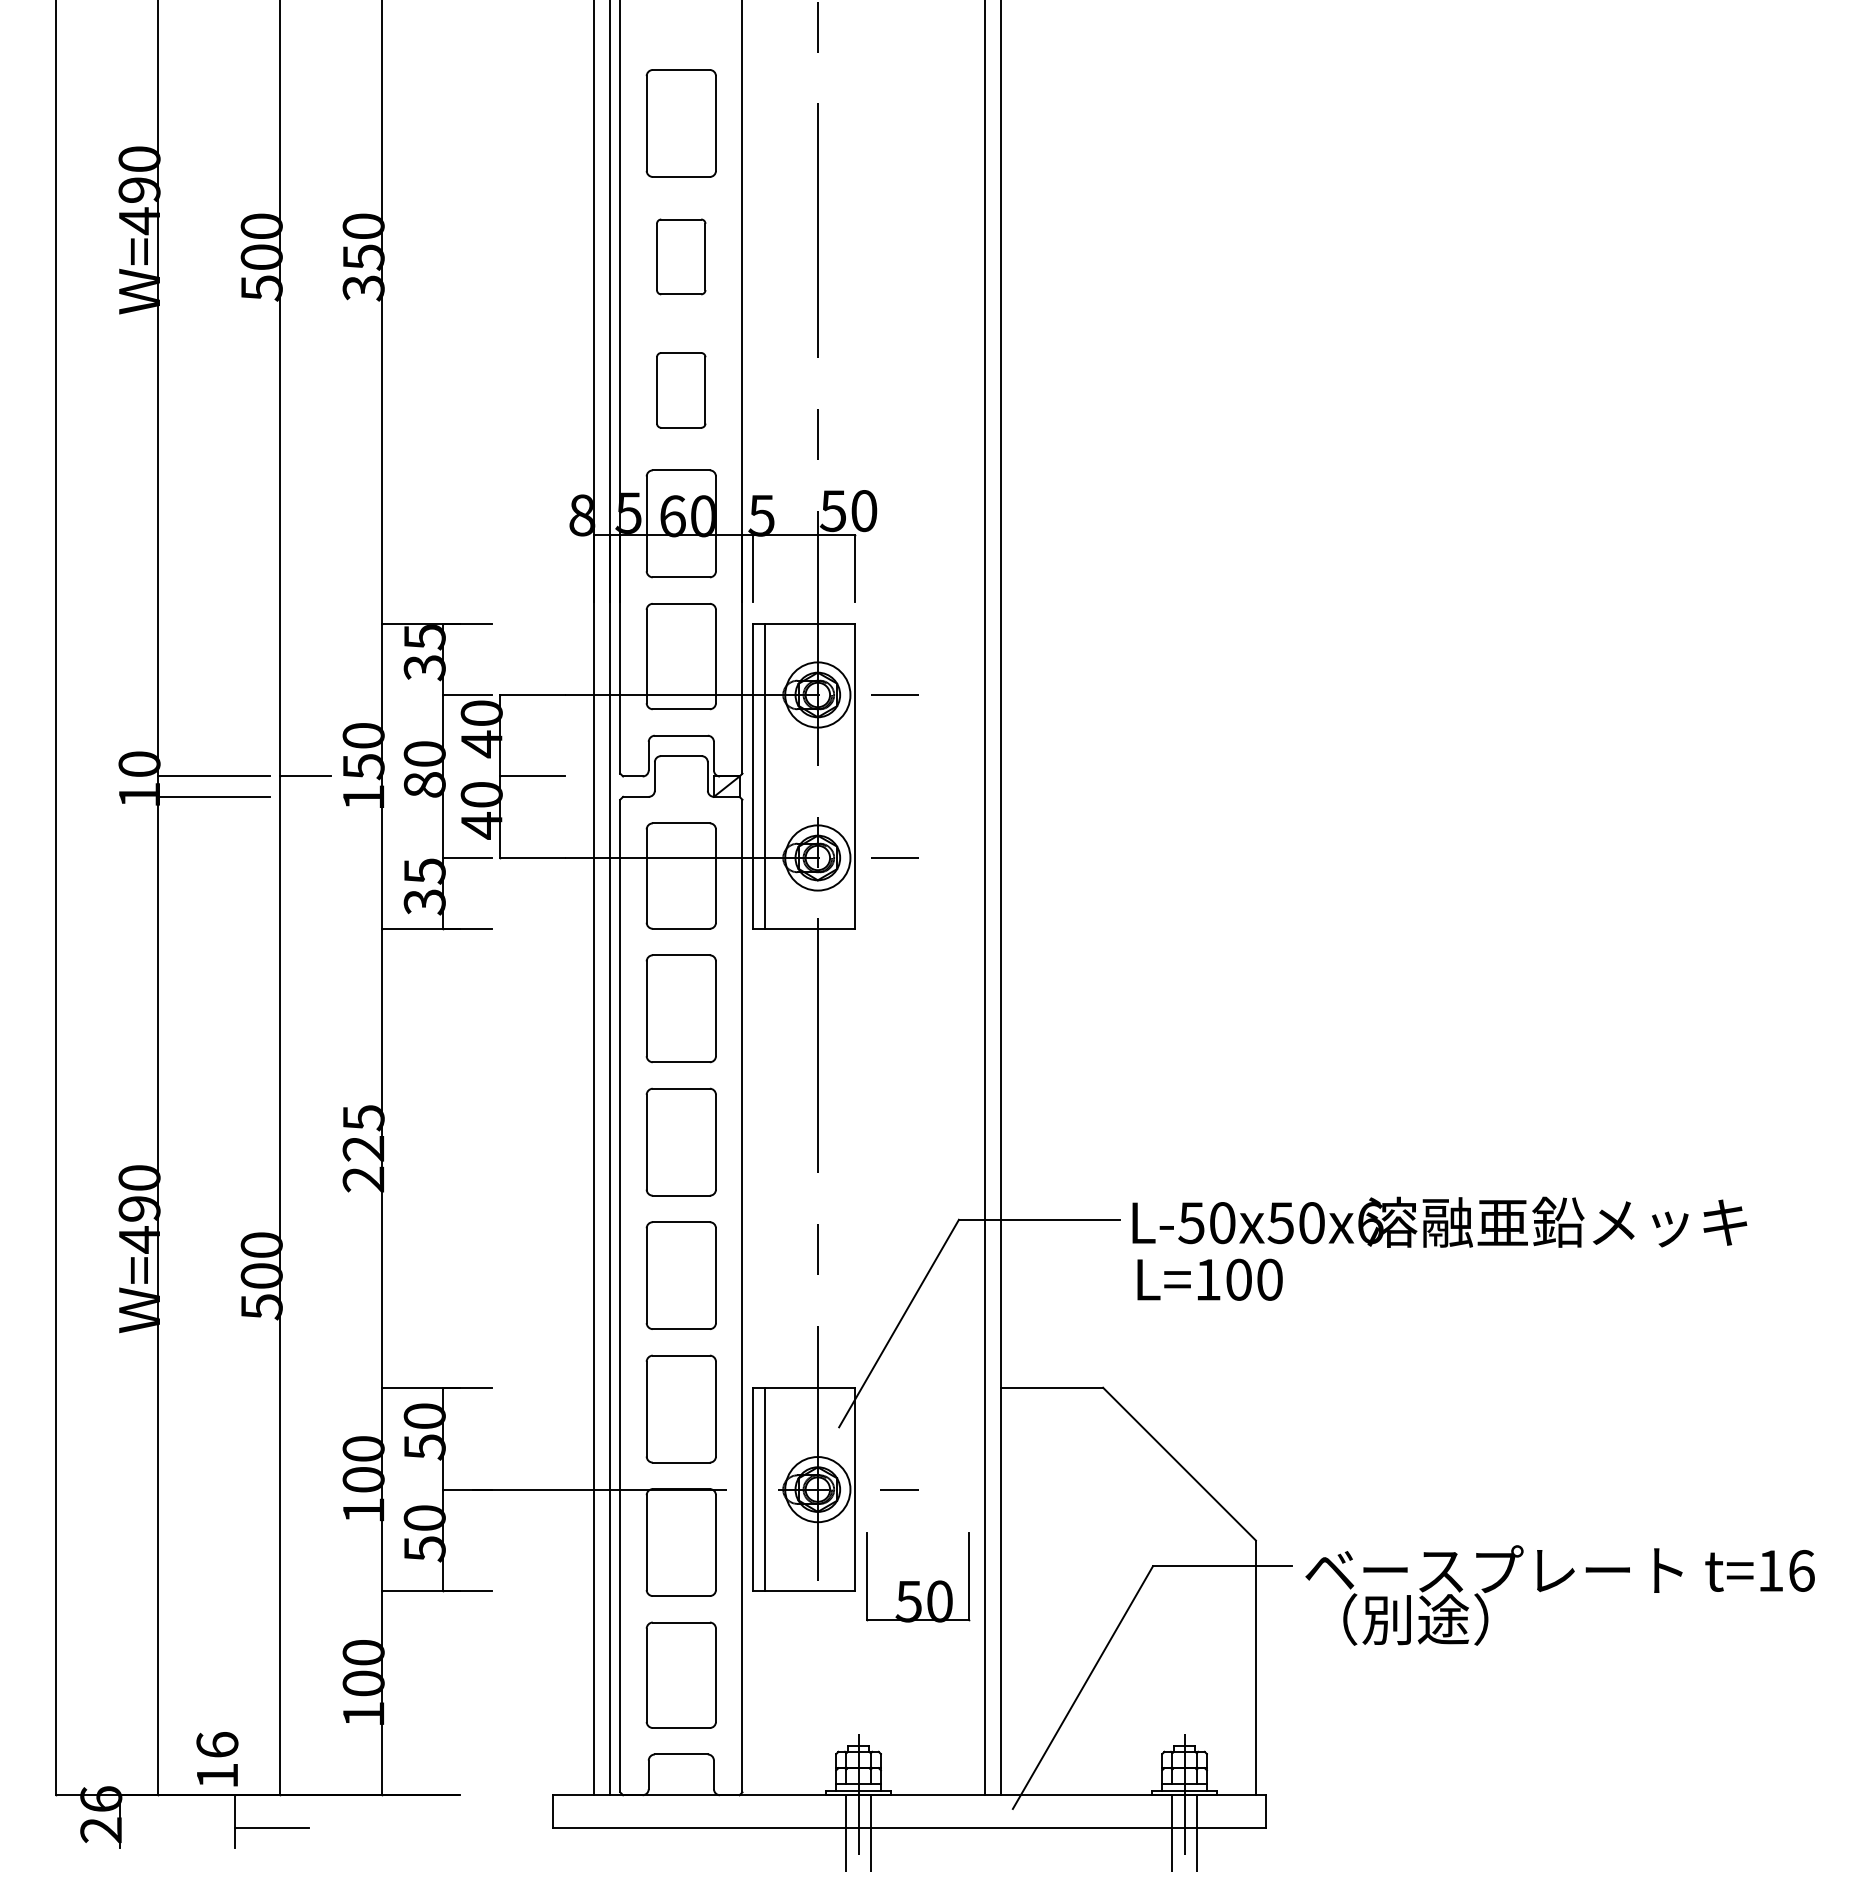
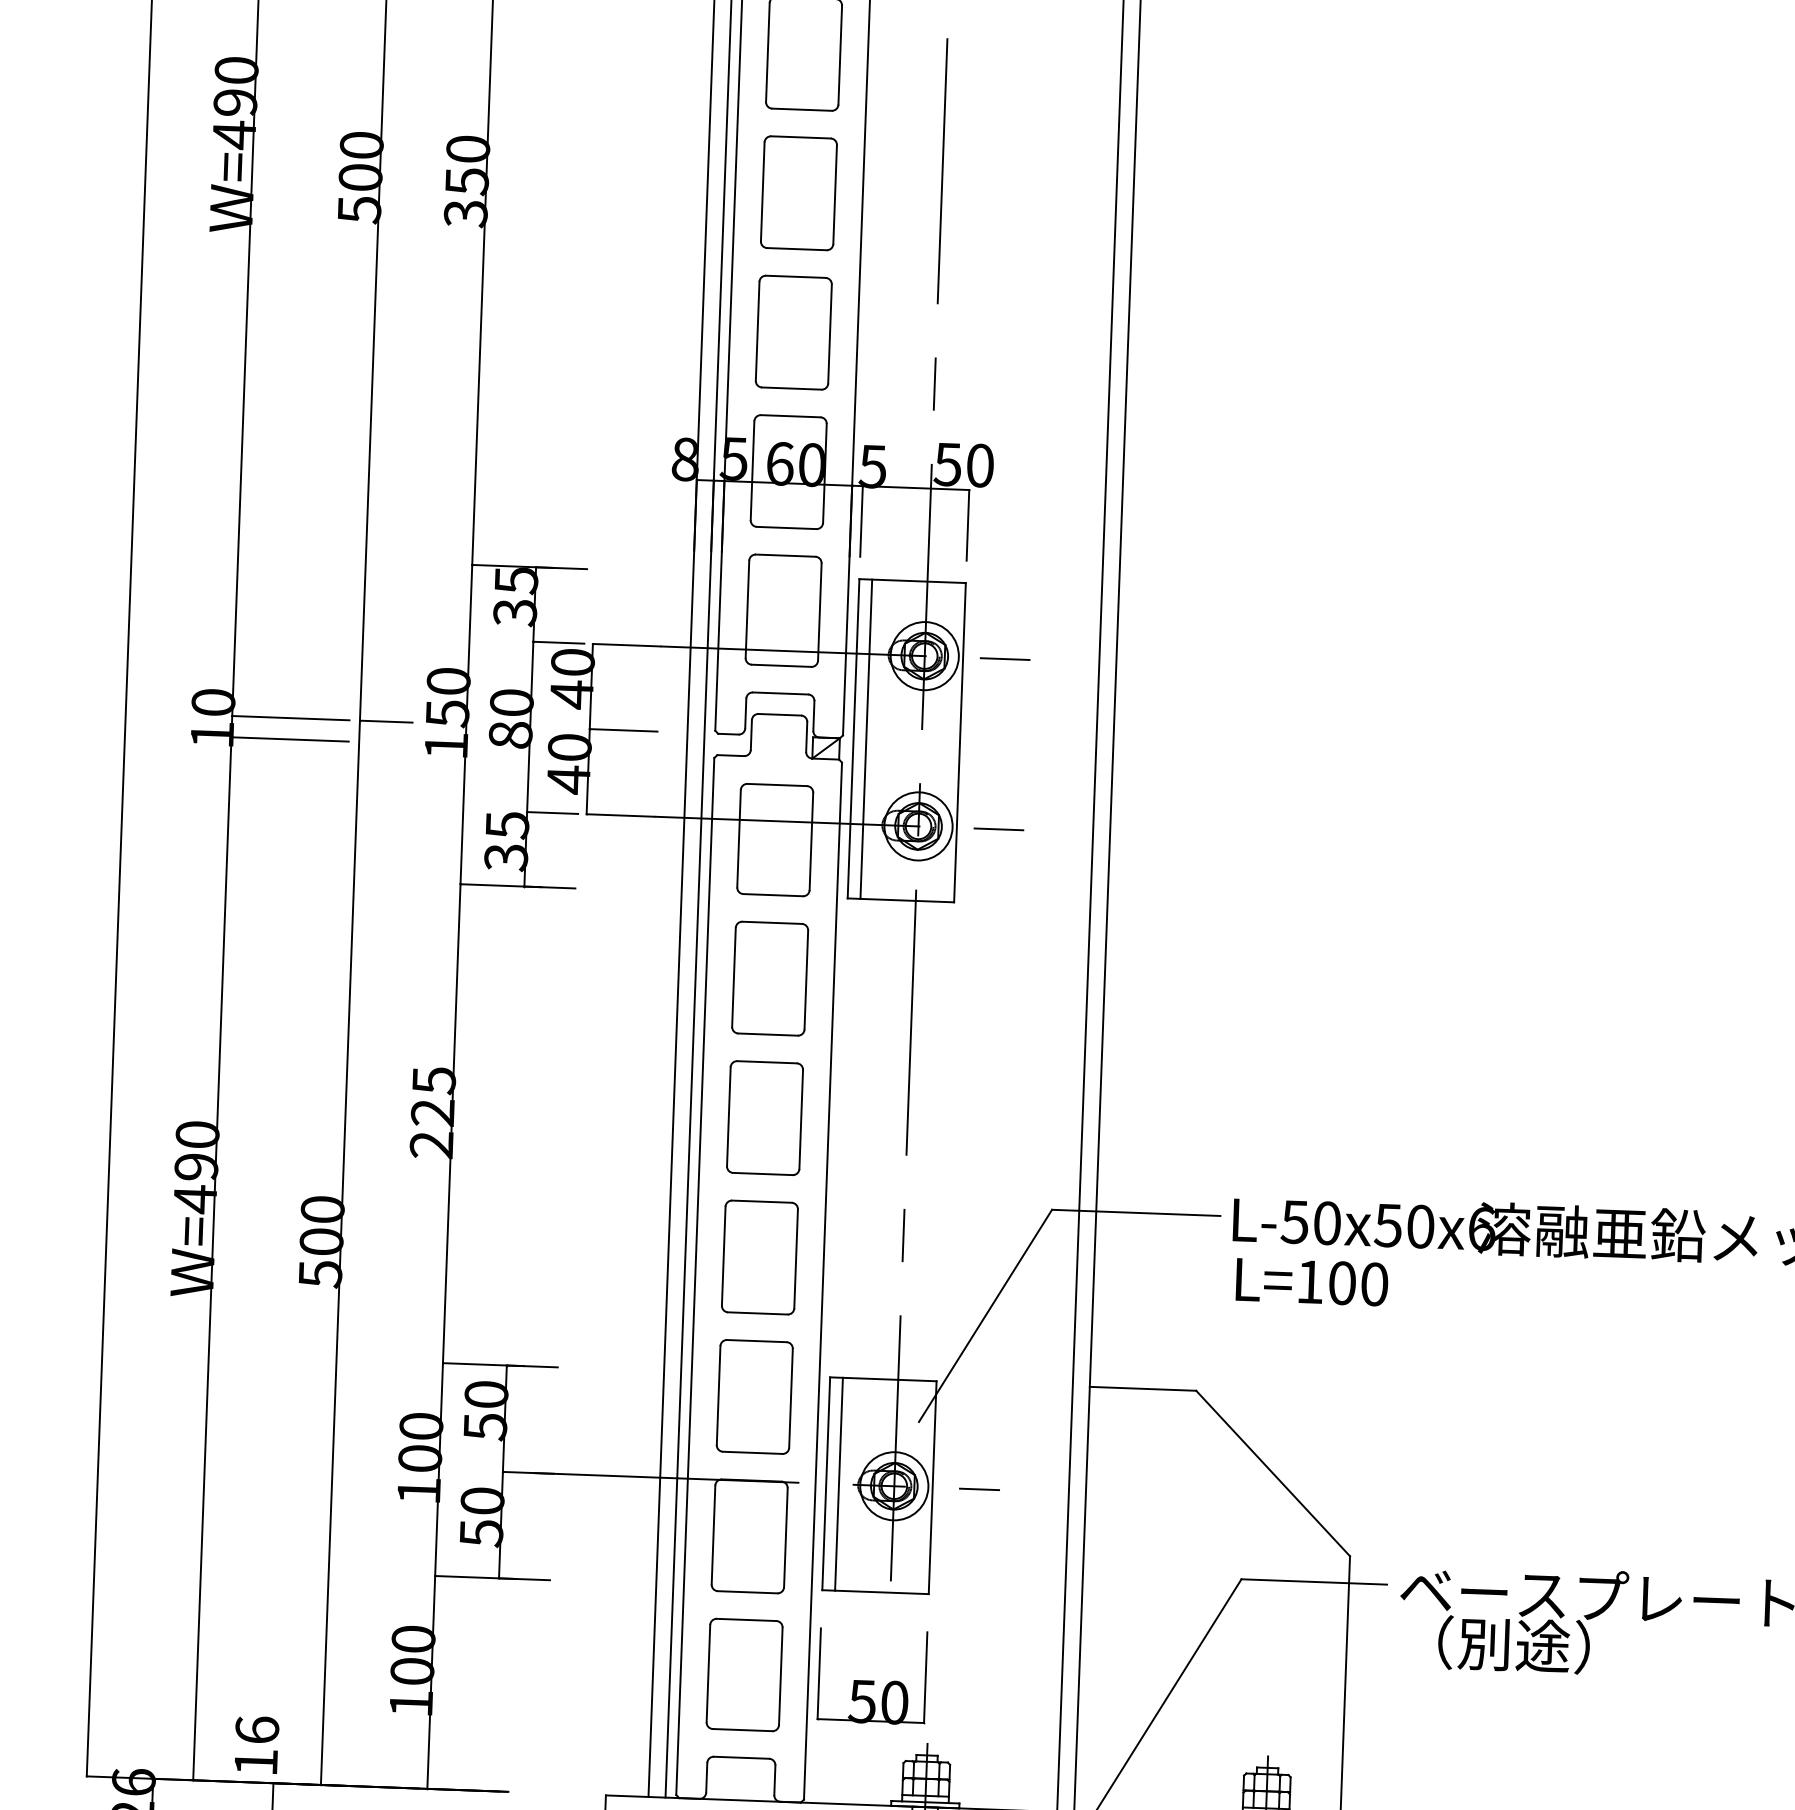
part: (680, 256) -> (798, 192), size x1.43
part: (680, 390) -> (792, 332), size x1.43
part: (918, 1577) -> (873, 1676), moved

